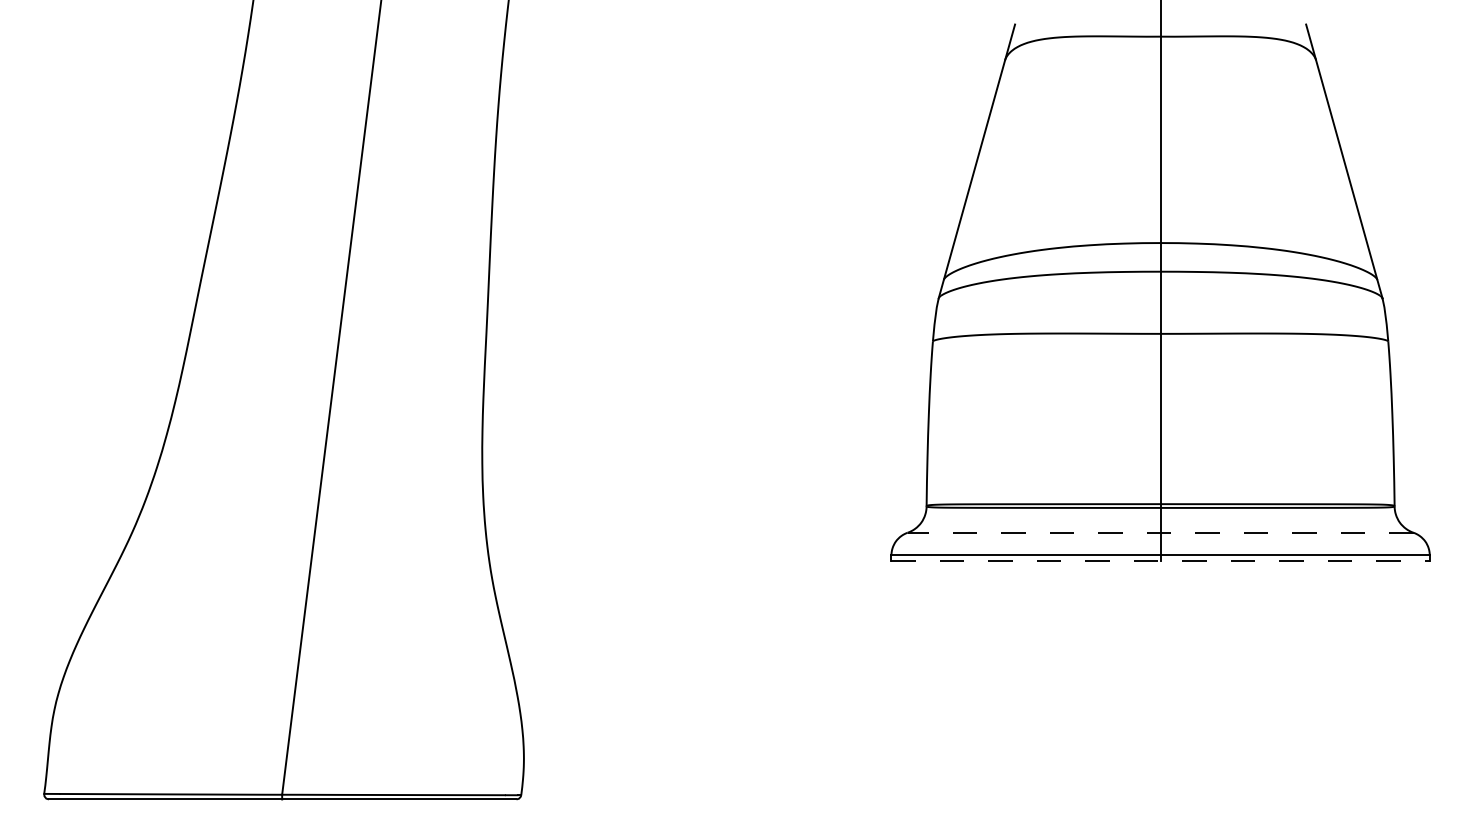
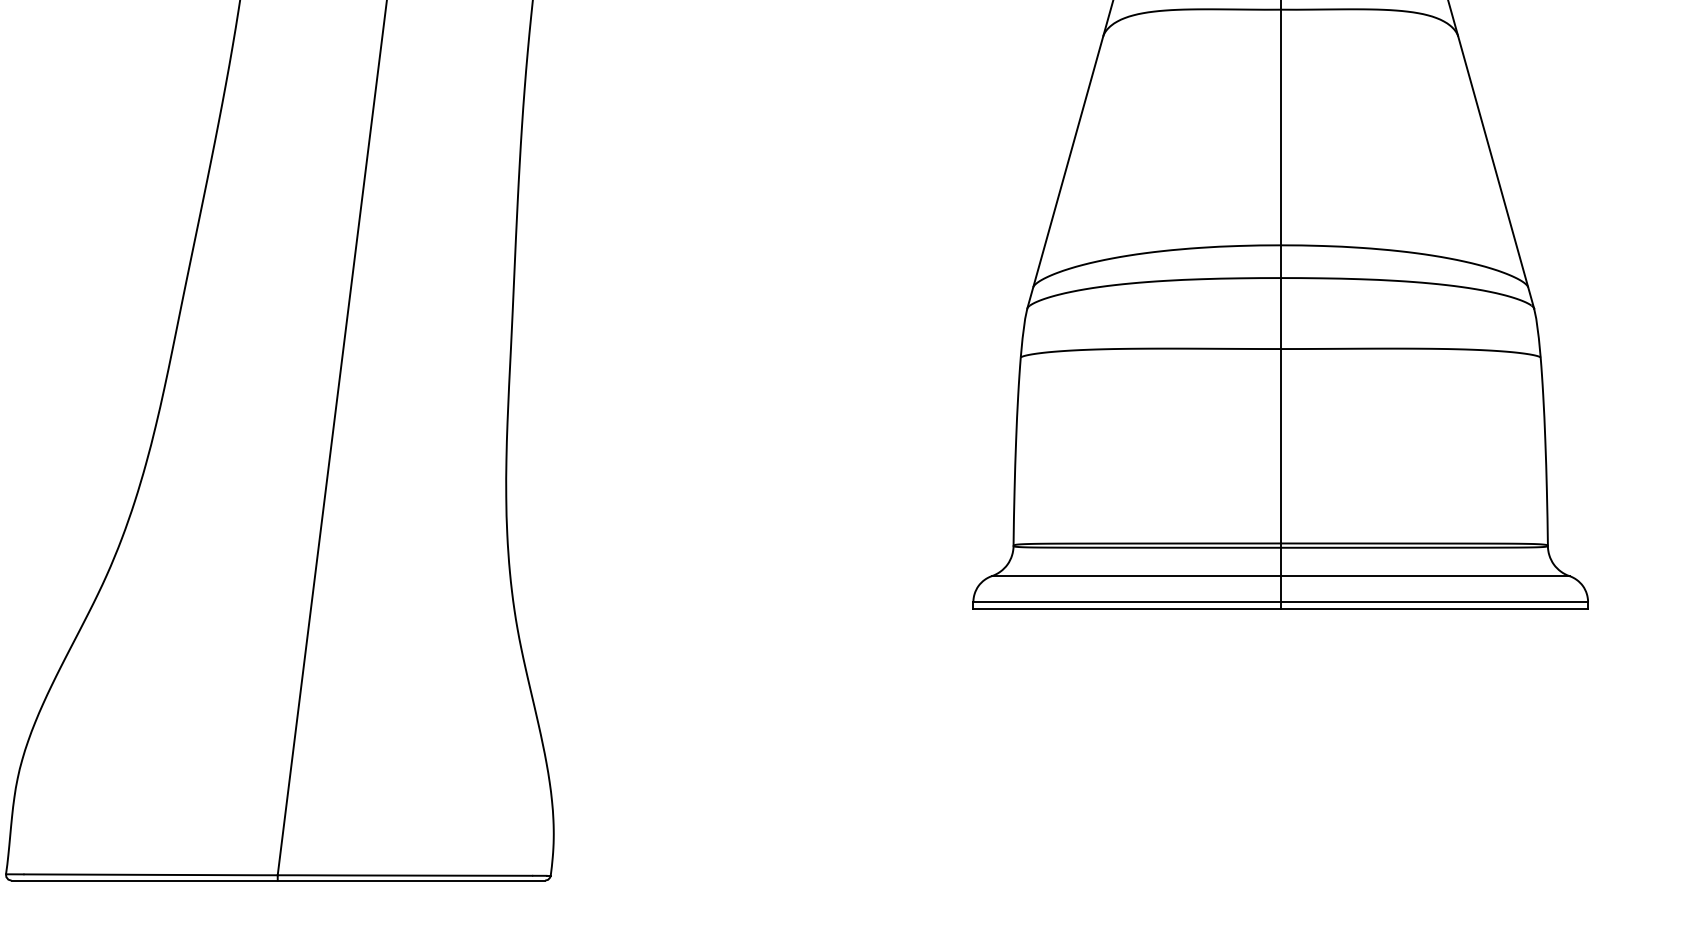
line: (1160, 532) -> (1280, 575), dashed -> solid
line: (1161, 561) -> (1281, 608), dashed -> solid

